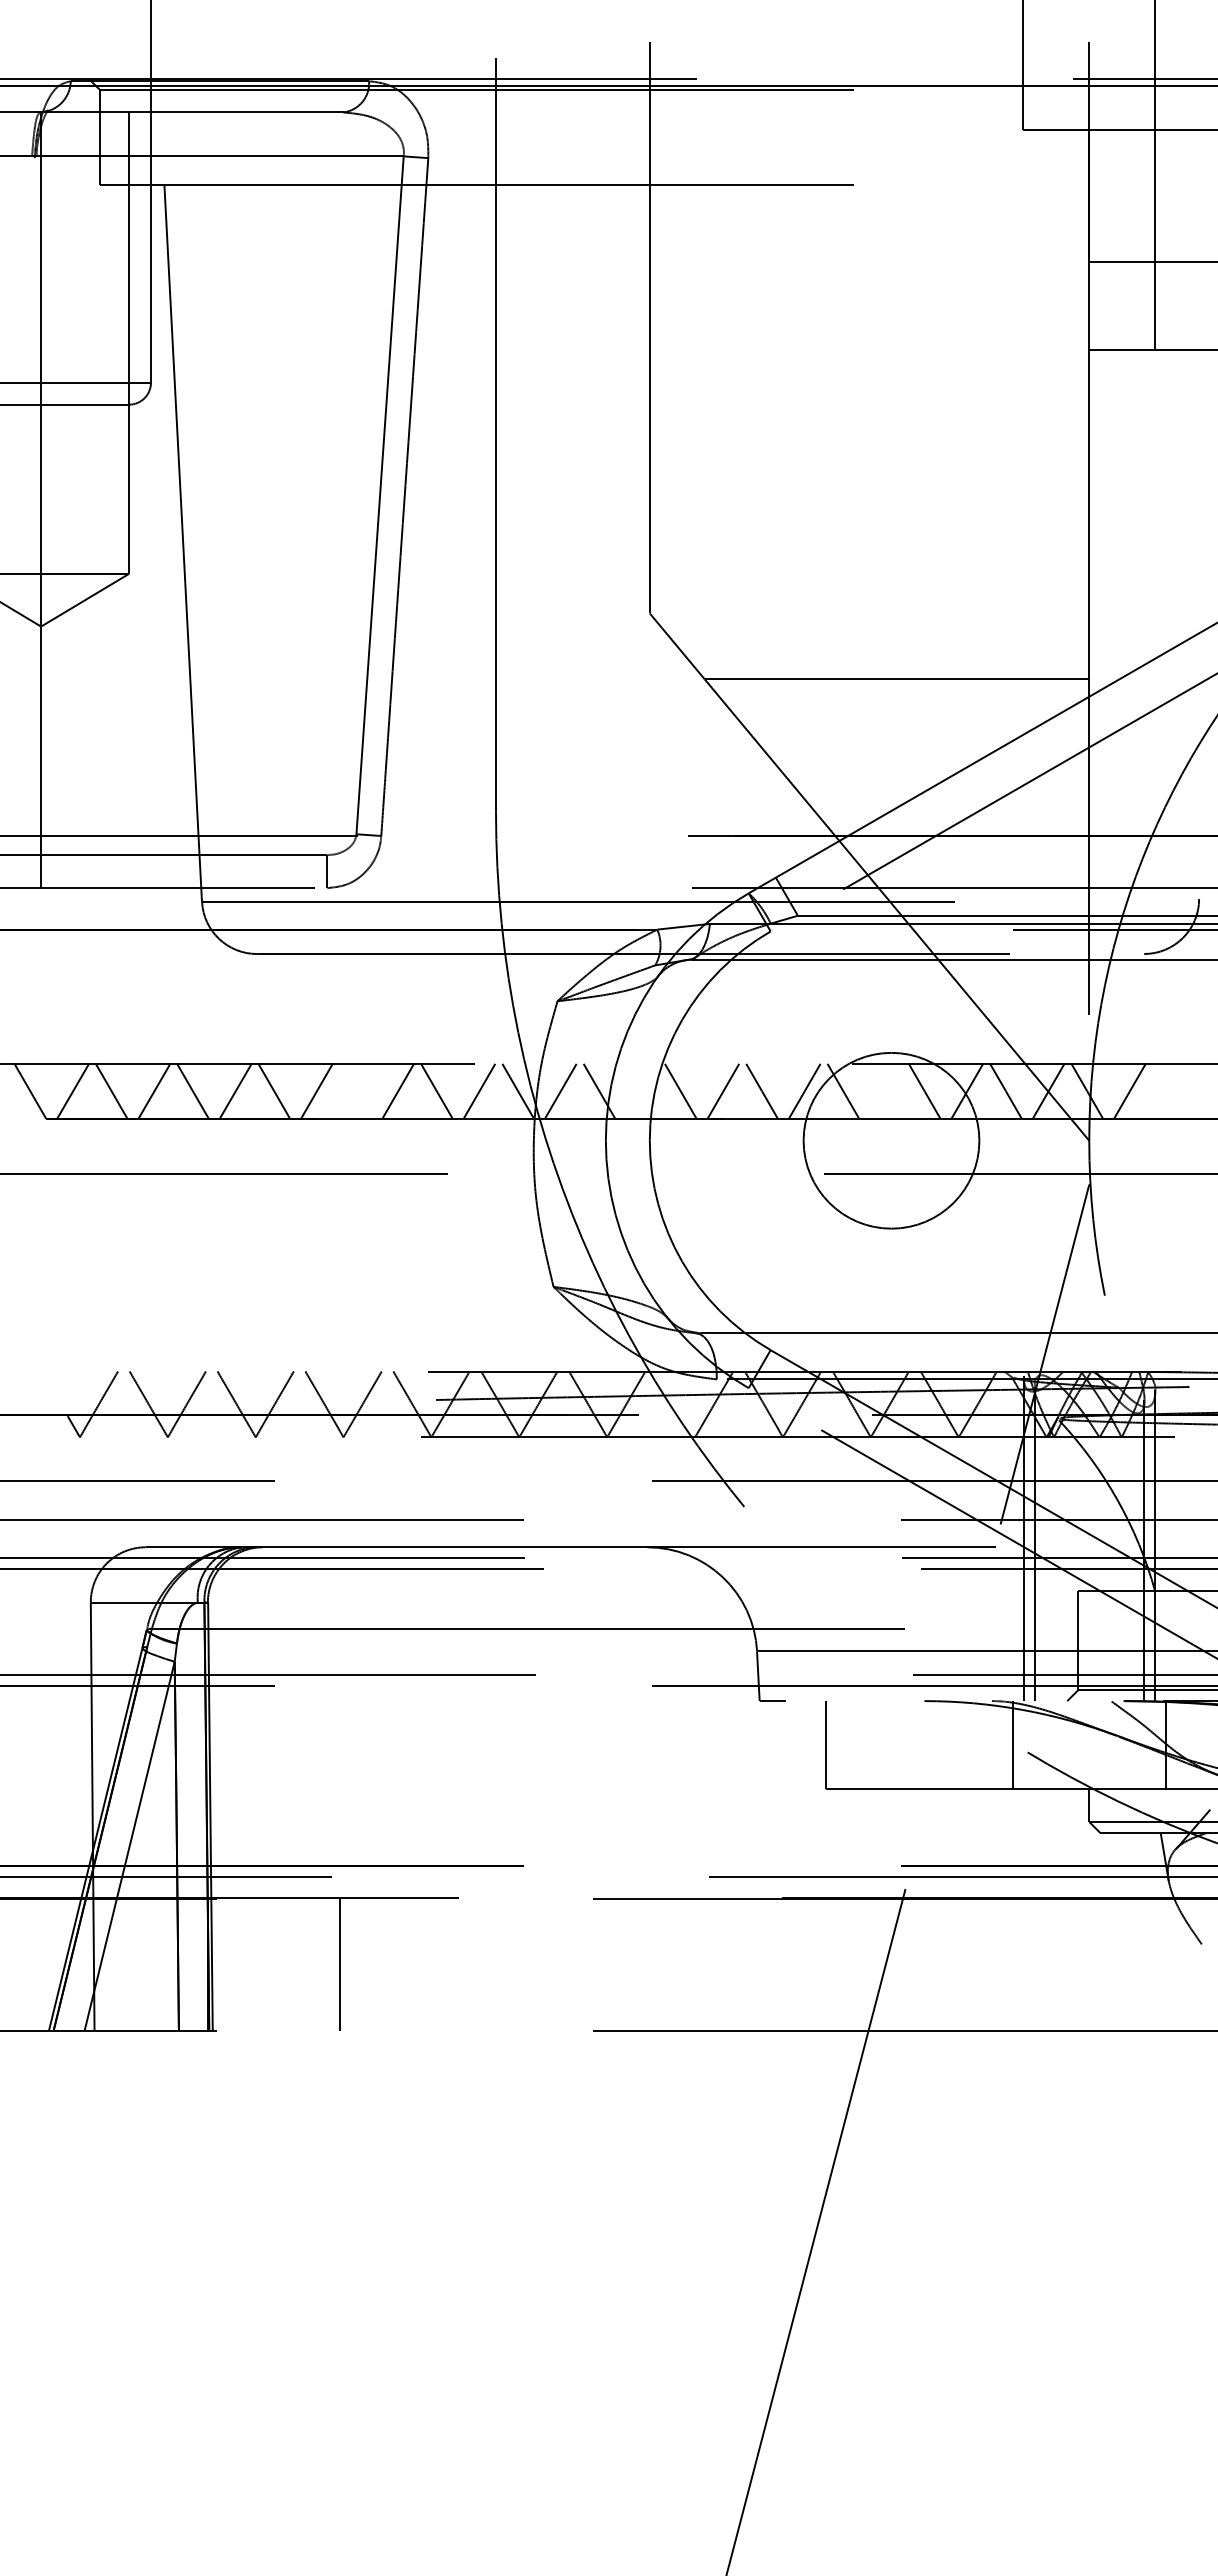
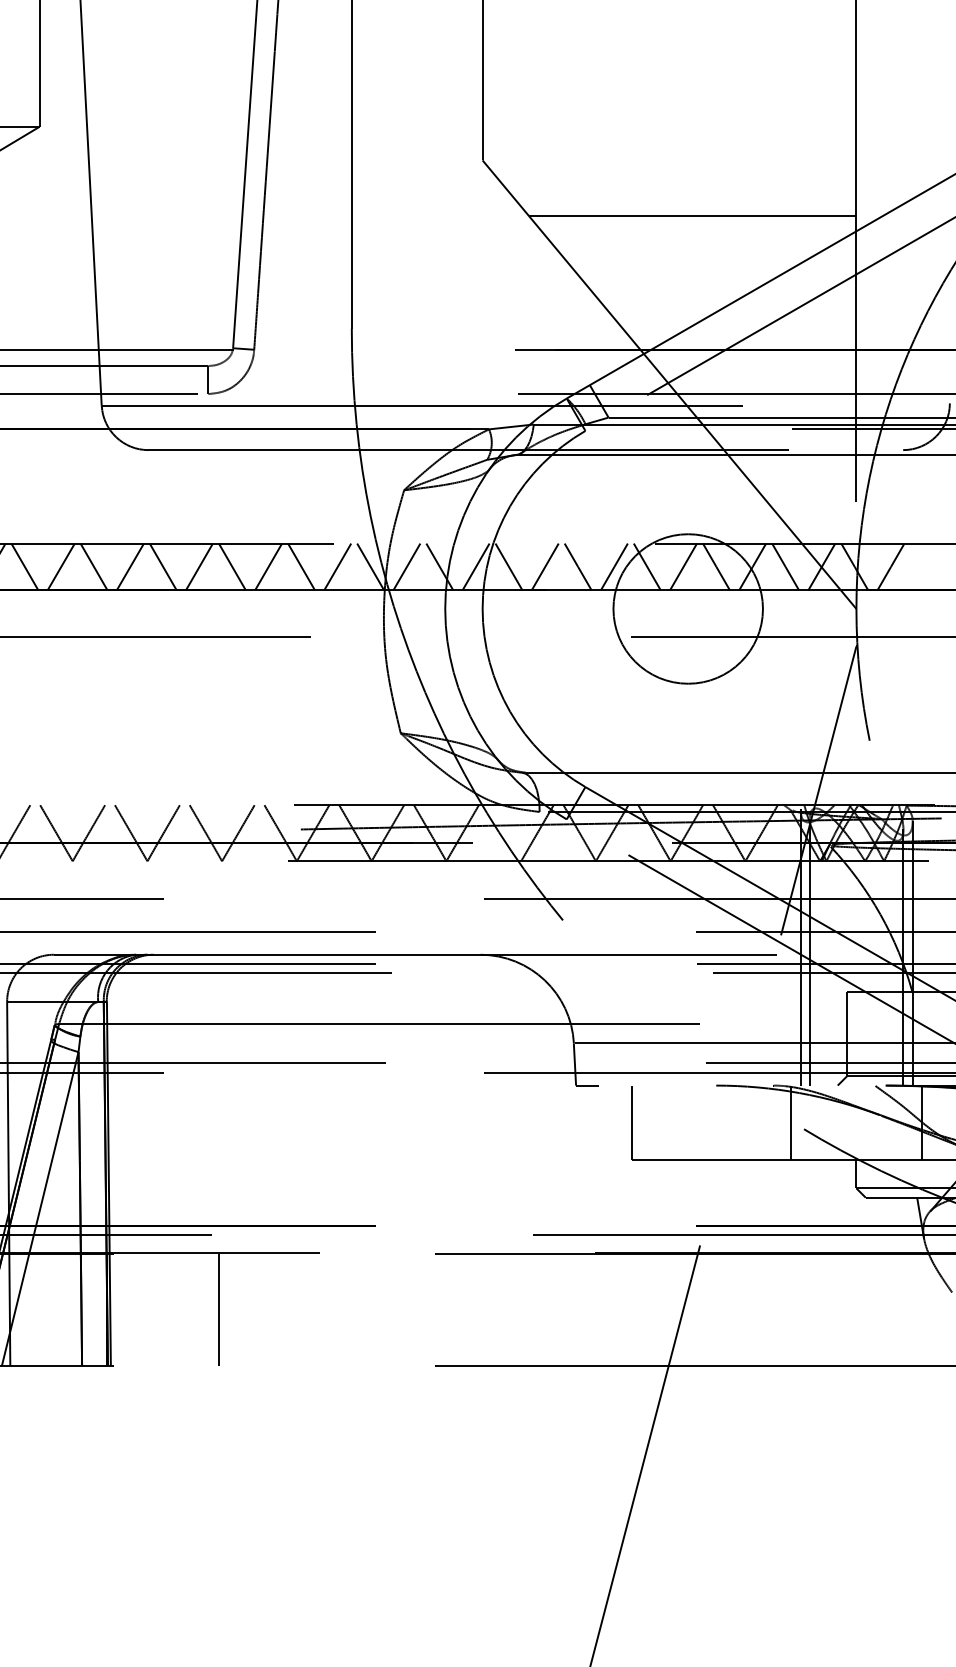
line: (355, 1090) -> (232, 566), added
line: (641, 1090) -> (475, 566), added
line: (885, 1090) -> (683, 566), added

